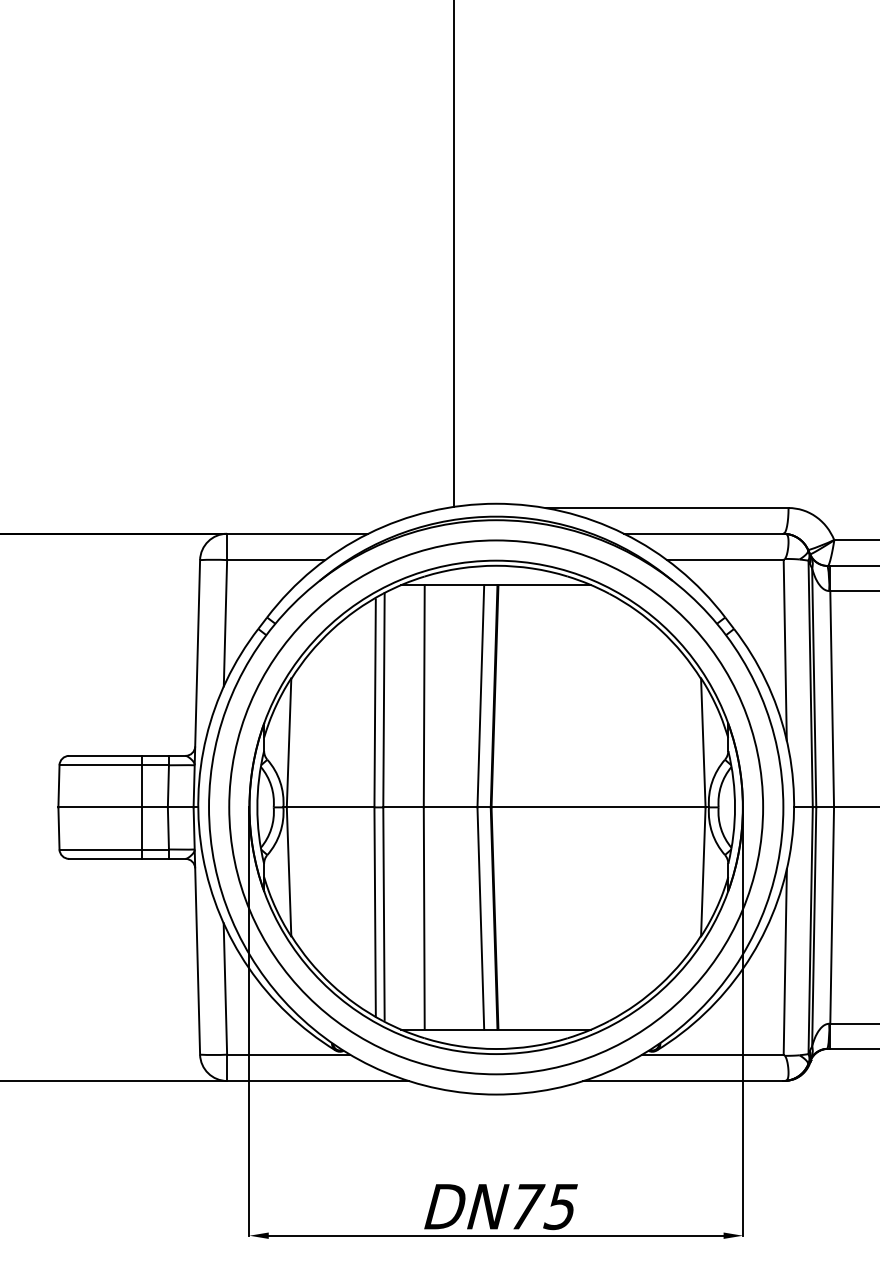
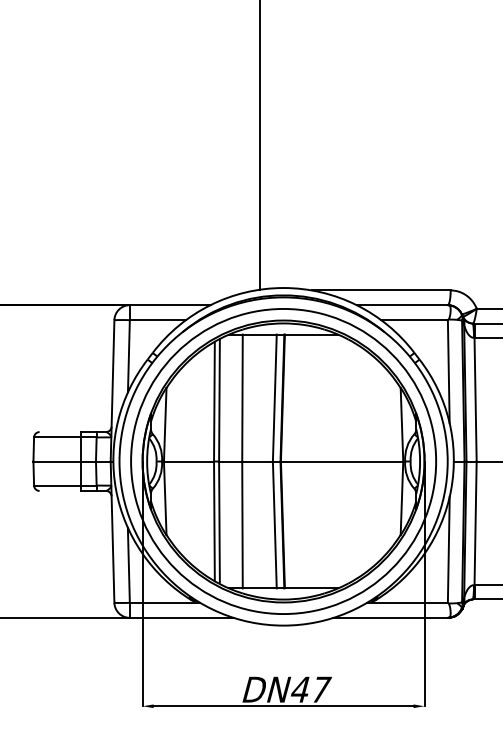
line: (105, 756) -> (60, 432), removed
line: (105, 858) -> (60, 490), removed
text: (543, 1206) -> (310, 689), DN75 -> DN47

